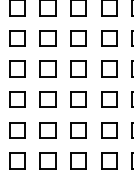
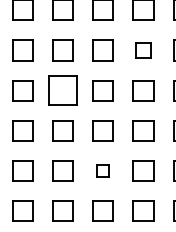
part: (109, 38) -> (143, 50), size x0.7
part: (47, 69) -> (62, 90), size x1.4
part: (78, 130) -> (102, 170), size x0.6

